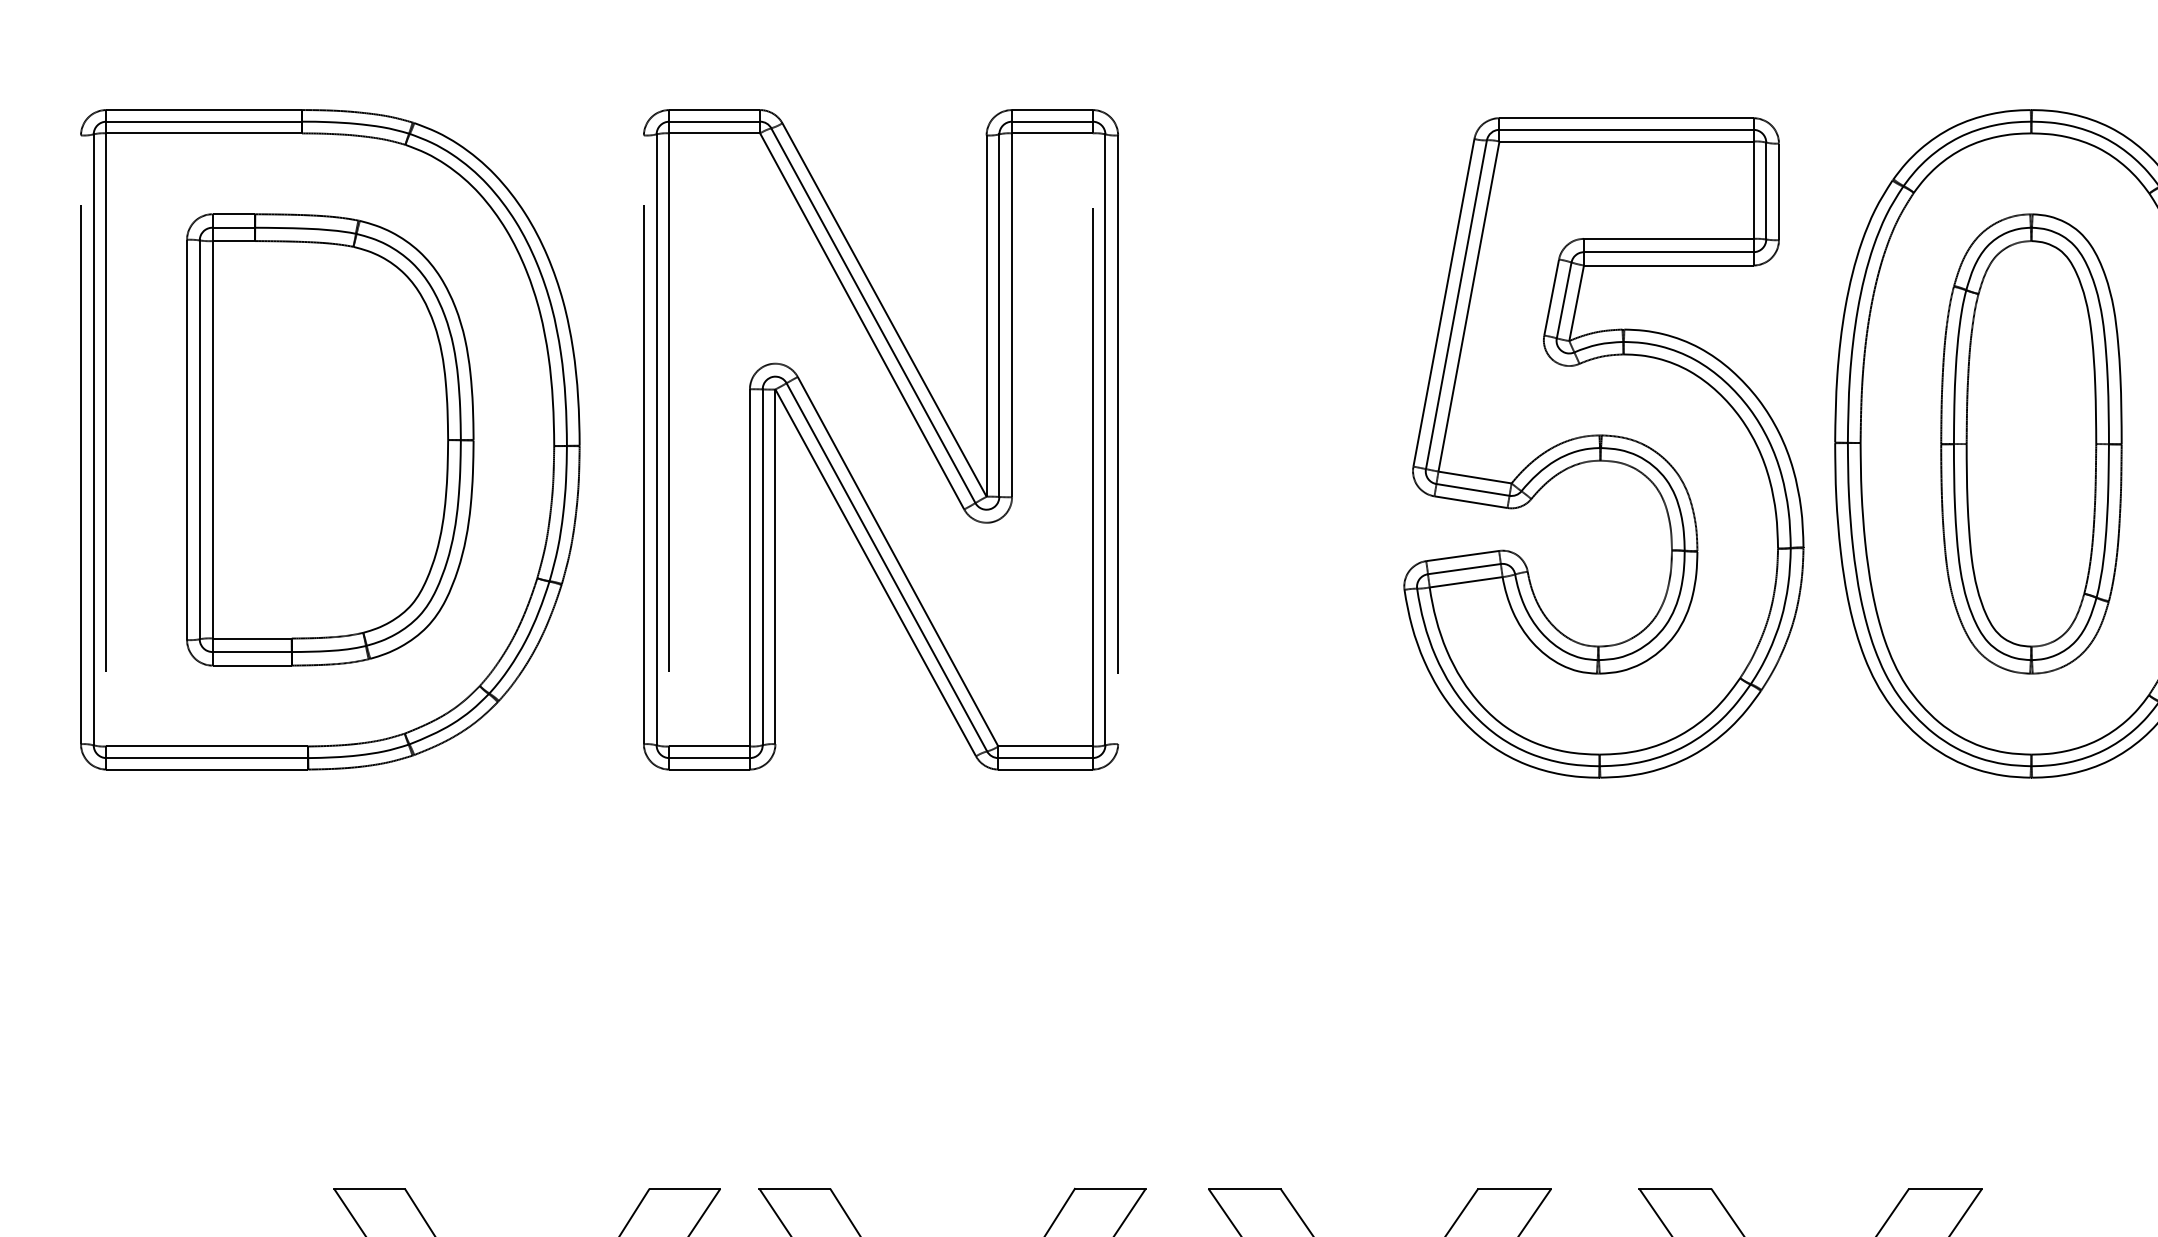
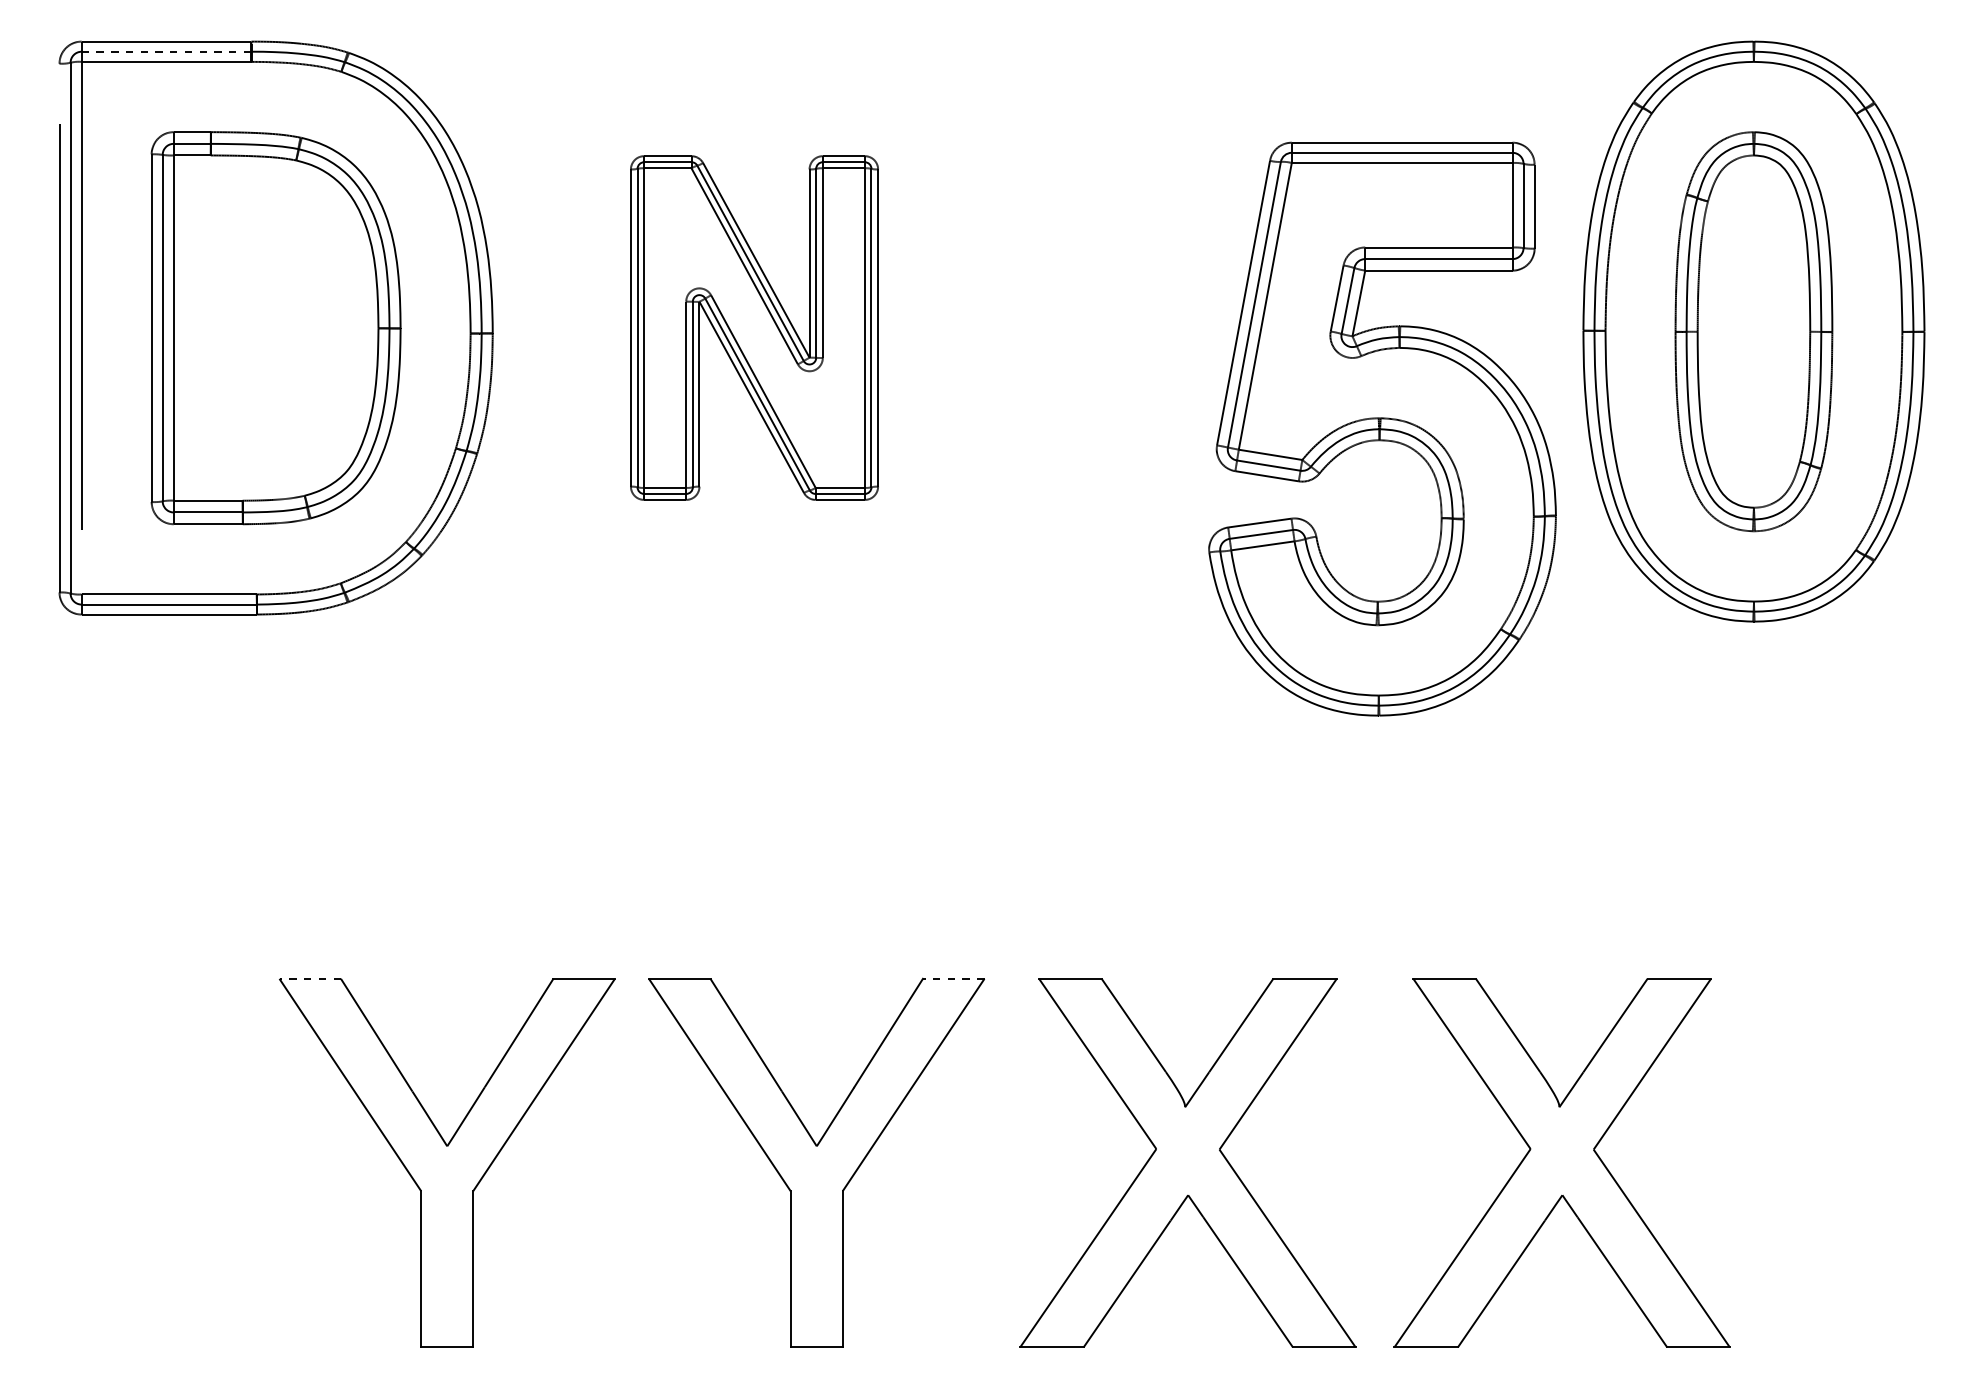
line: (204, 121) -> (166, 51), solid -> dashed
part: (880, 439) -> (754, 327), size x0.6
part: (1603, 447) -> (1382, 428), moved
line: (369, 1188) -> (310, 978), solid -> dashed
line: (1110, 1188) -> (953, 978), solid -> dashed

